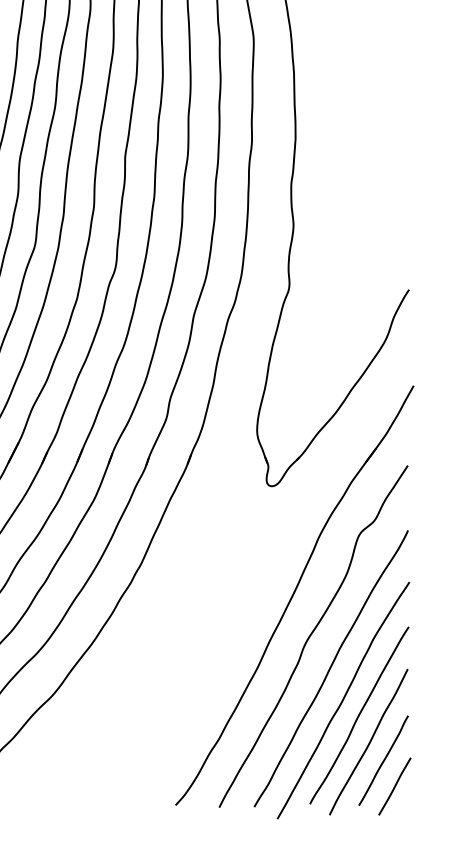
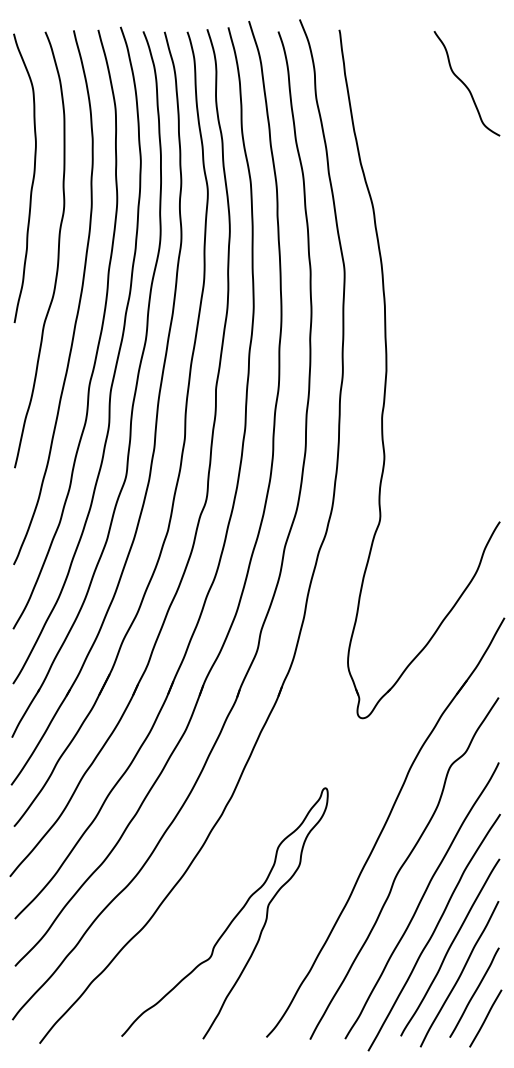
curve: (142, 685) -> (233, 917), added

